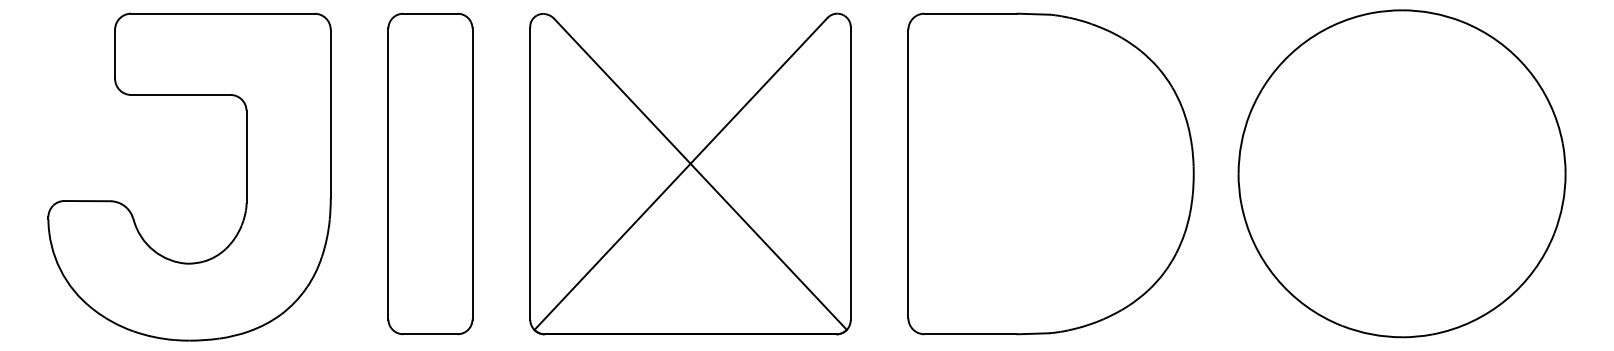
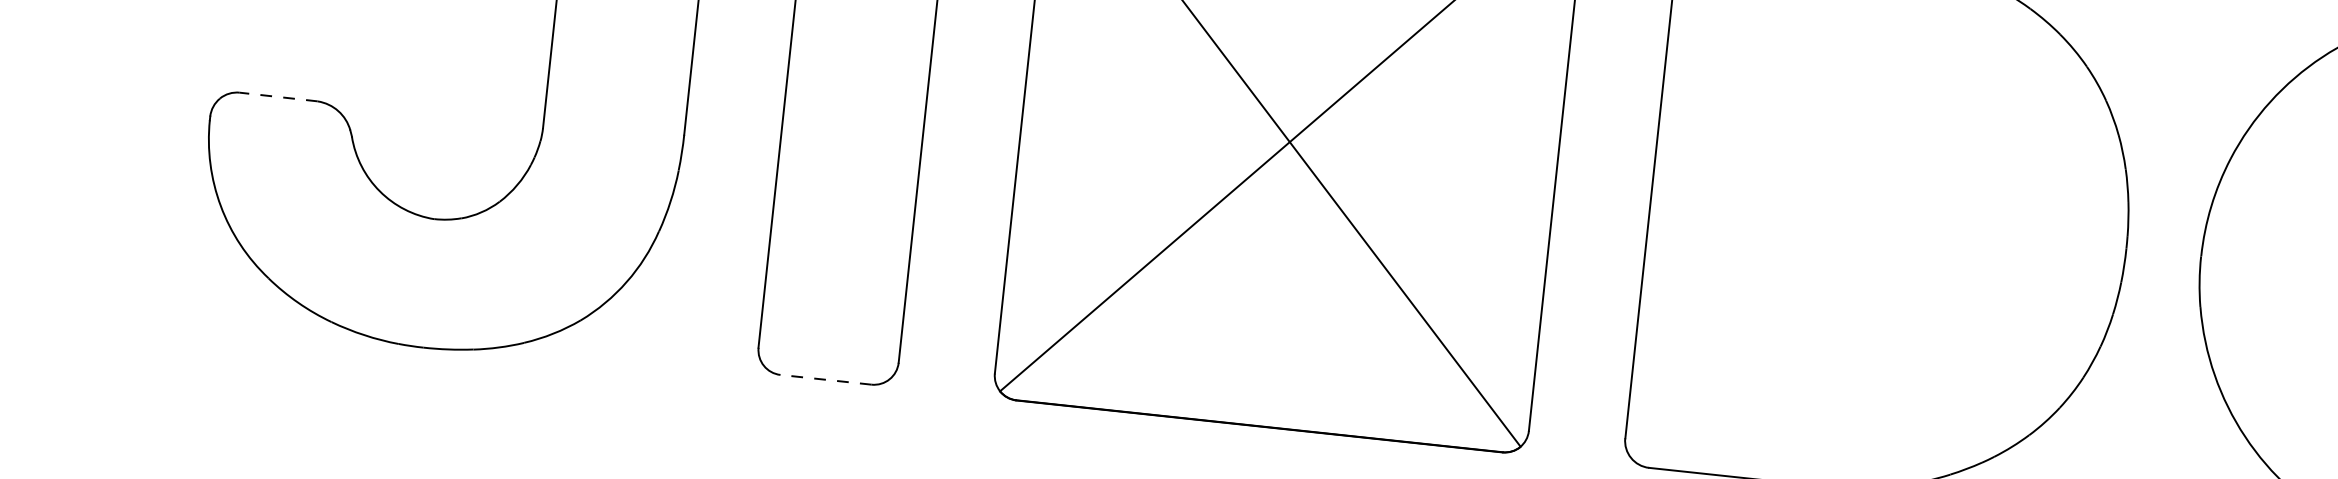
line: (87, 201) -> (278, 97), solid -> dashed
line: (429, 334) -> (824, 380), solid -> dashed

